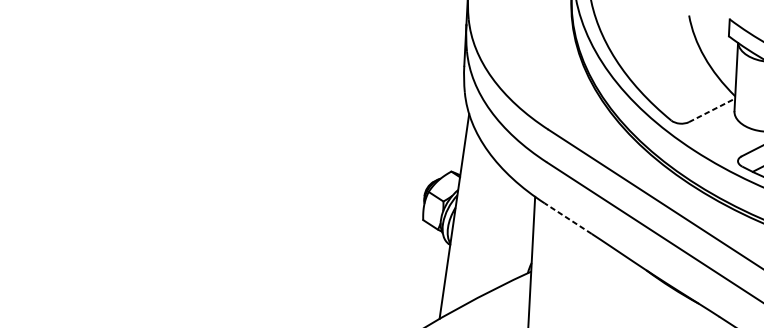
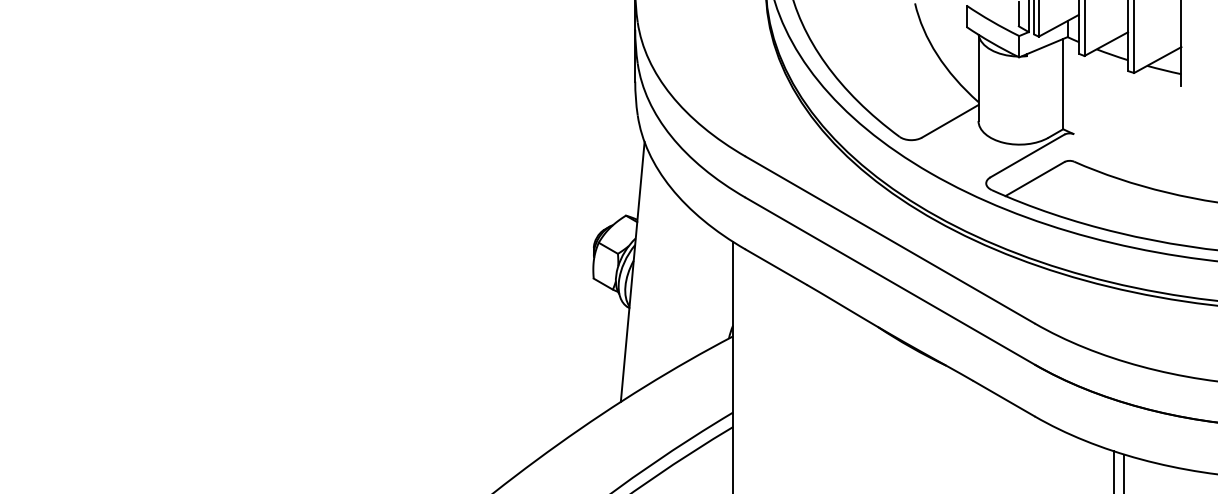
line: (712, 110) -> (950, 121), dashed -> solid
line: (567, 218) -> (775, 266), dashed -> solid

